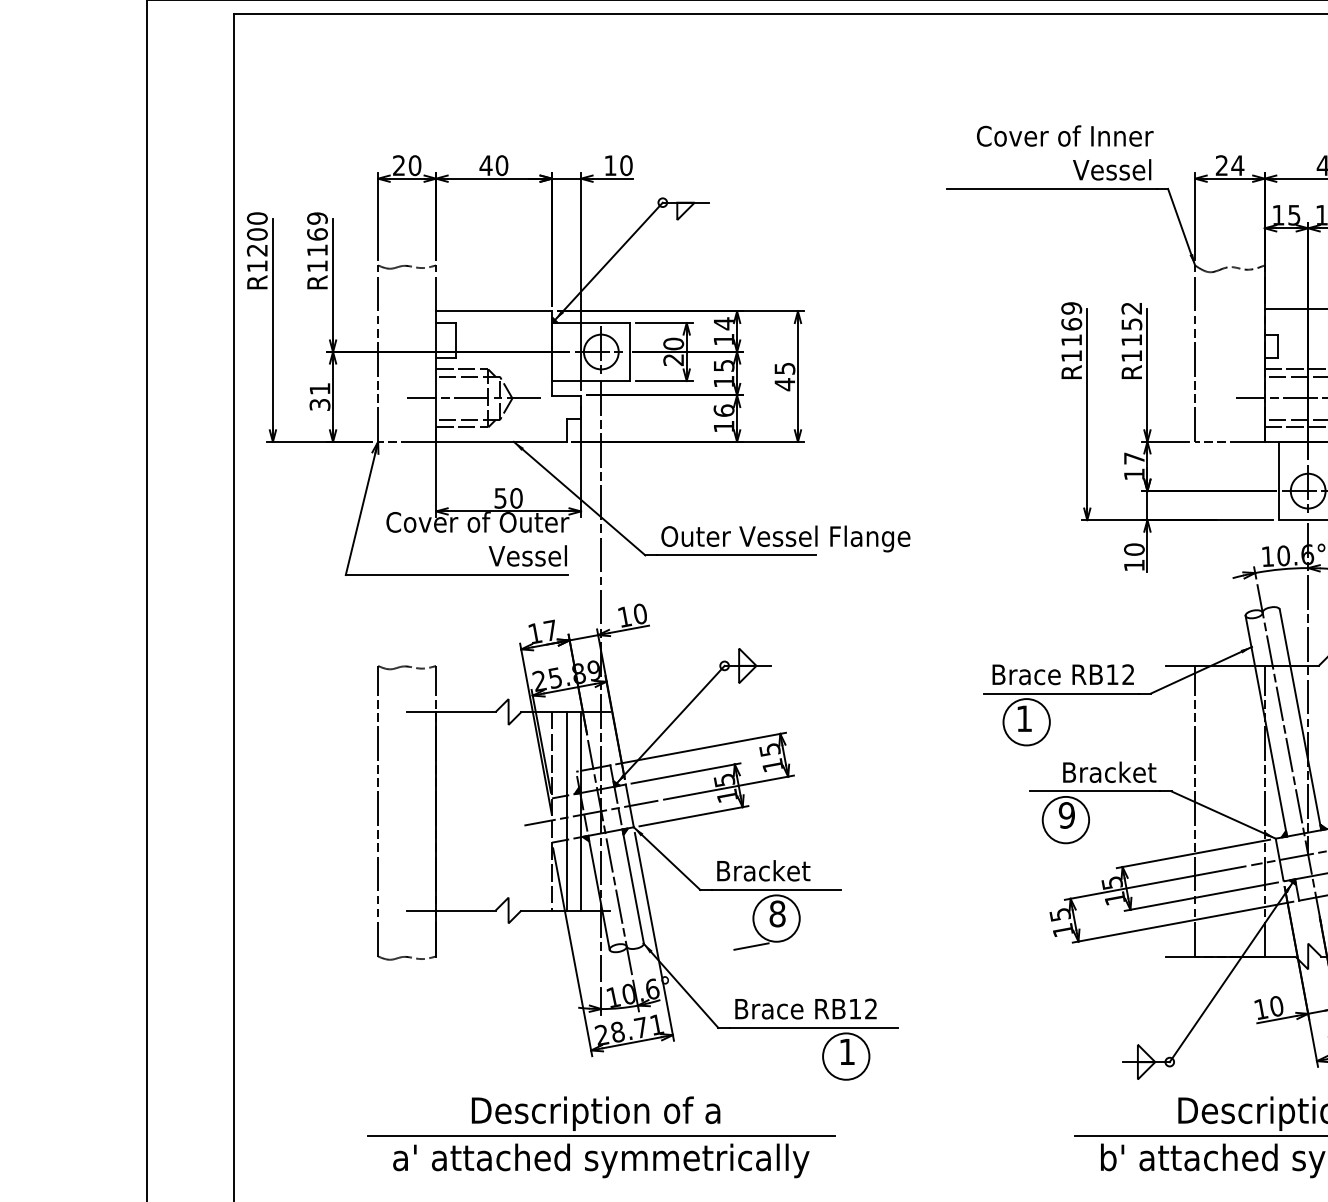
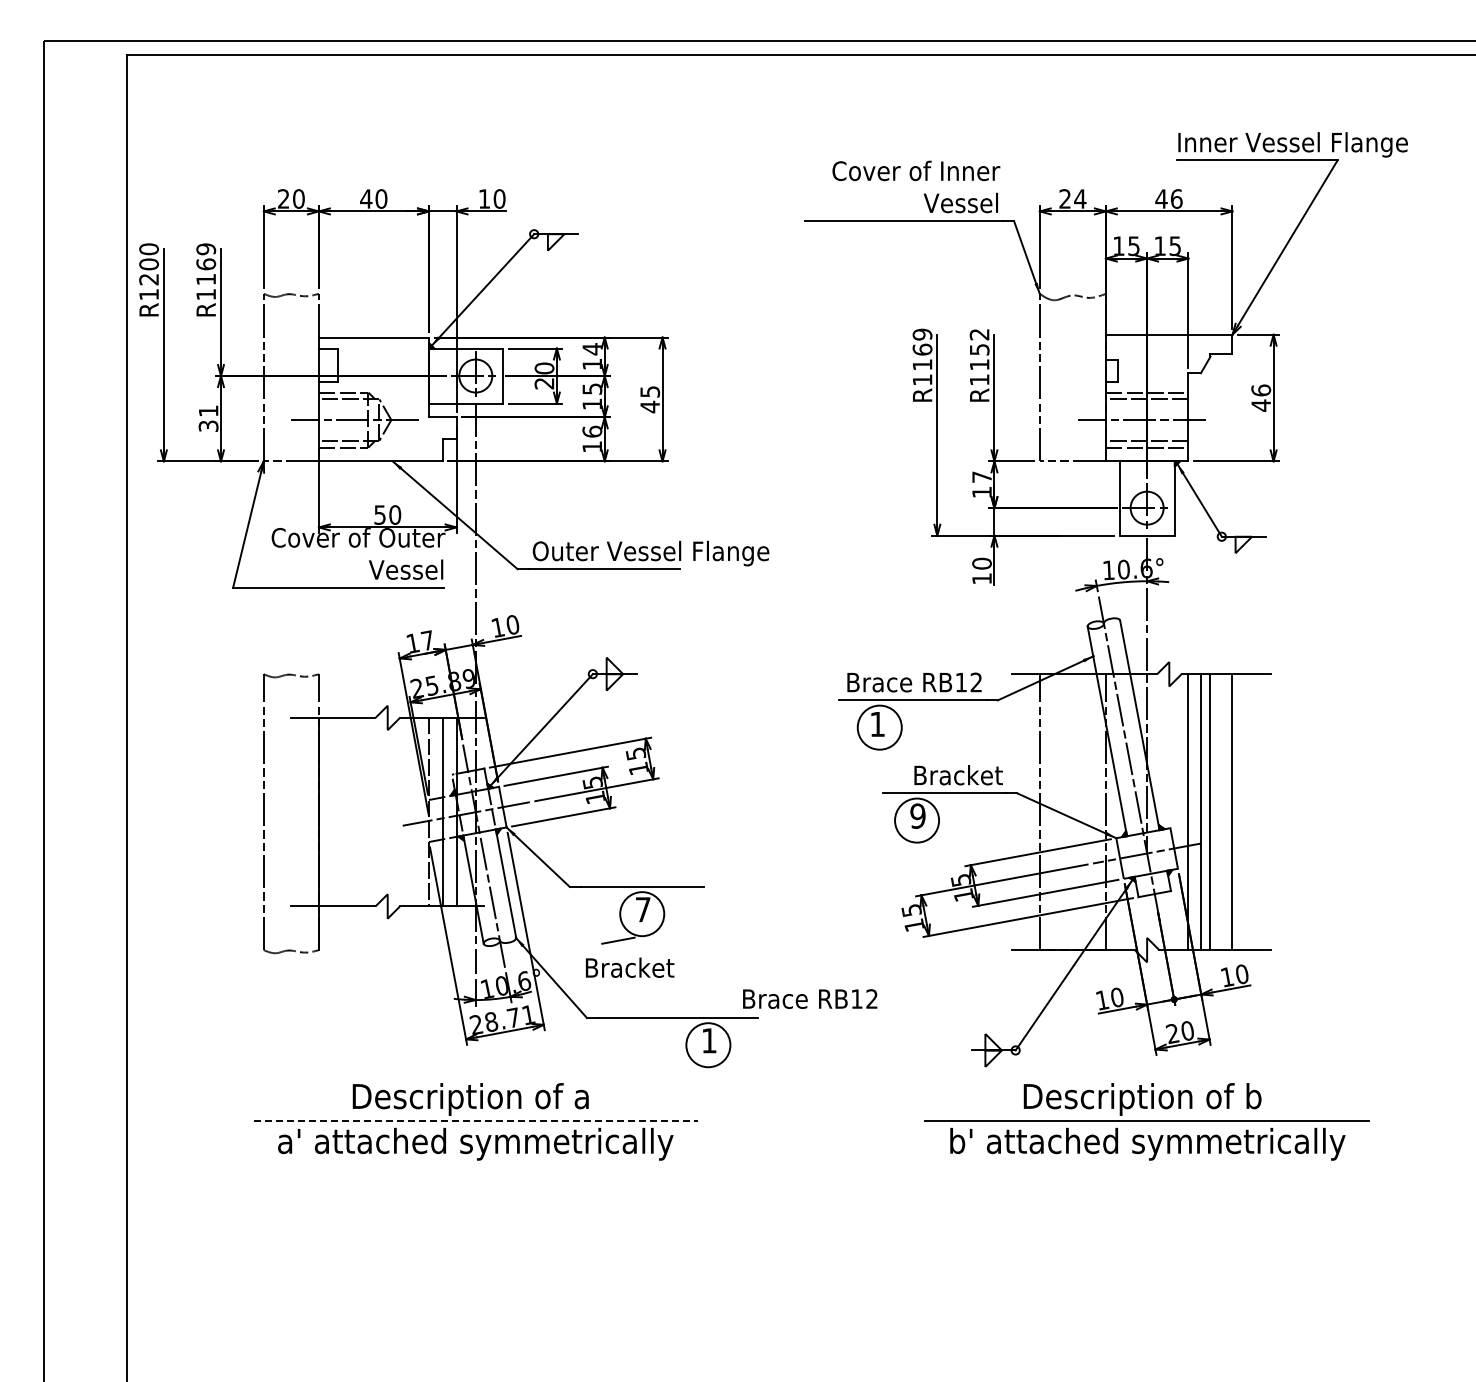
text: (763, 870) -> (629, 967), moved
text: (776, 913) -> (642, 909), 8 -> 7
text: (806, 1008) -> (810, 998), moved
line: (601, 1135) -> (475, 1120), solid -> dashed

